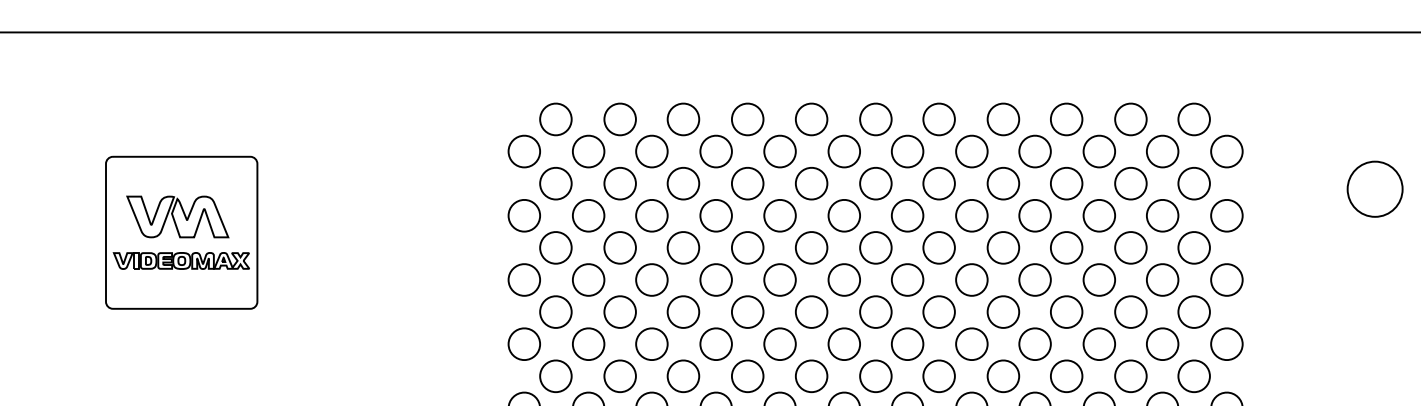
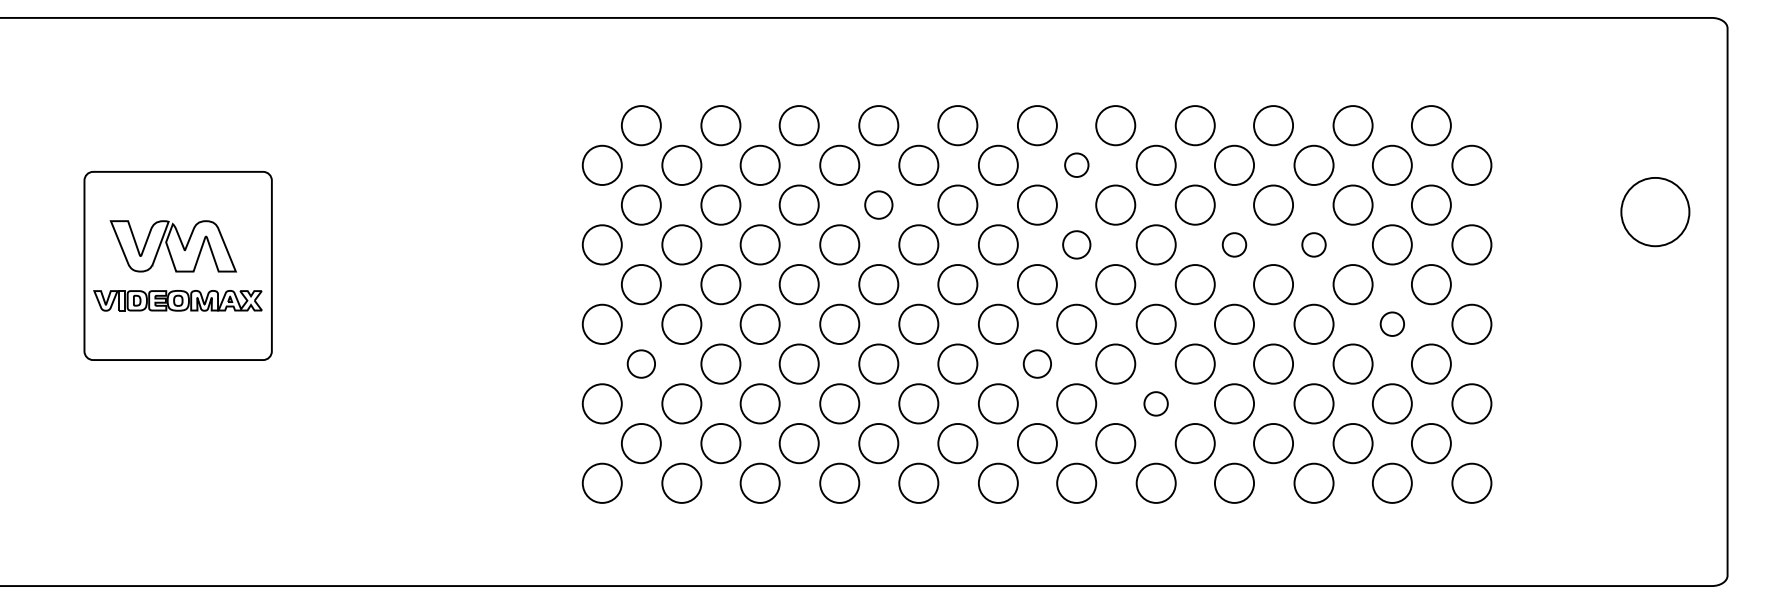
part: (907, 150) -> (1076, 164), size x0.6
part: (747, 183) -> (878, 204), size x0.7
part: (907, 215) -> (1076, 244), size x0.7
part: (1035, 215) -> (1234, 244), size x0.6
part: (1098, 215) -> (1313, 244), size x0.6
part: (1162, 279) -> (1392, 323), size x0.6
part: (556, 311) -> (641, 363), size x0.7
part: (875, 311) -> (1037, 363), size x0.7
part: (971, 343) -> (1155, 403), size x0.6

